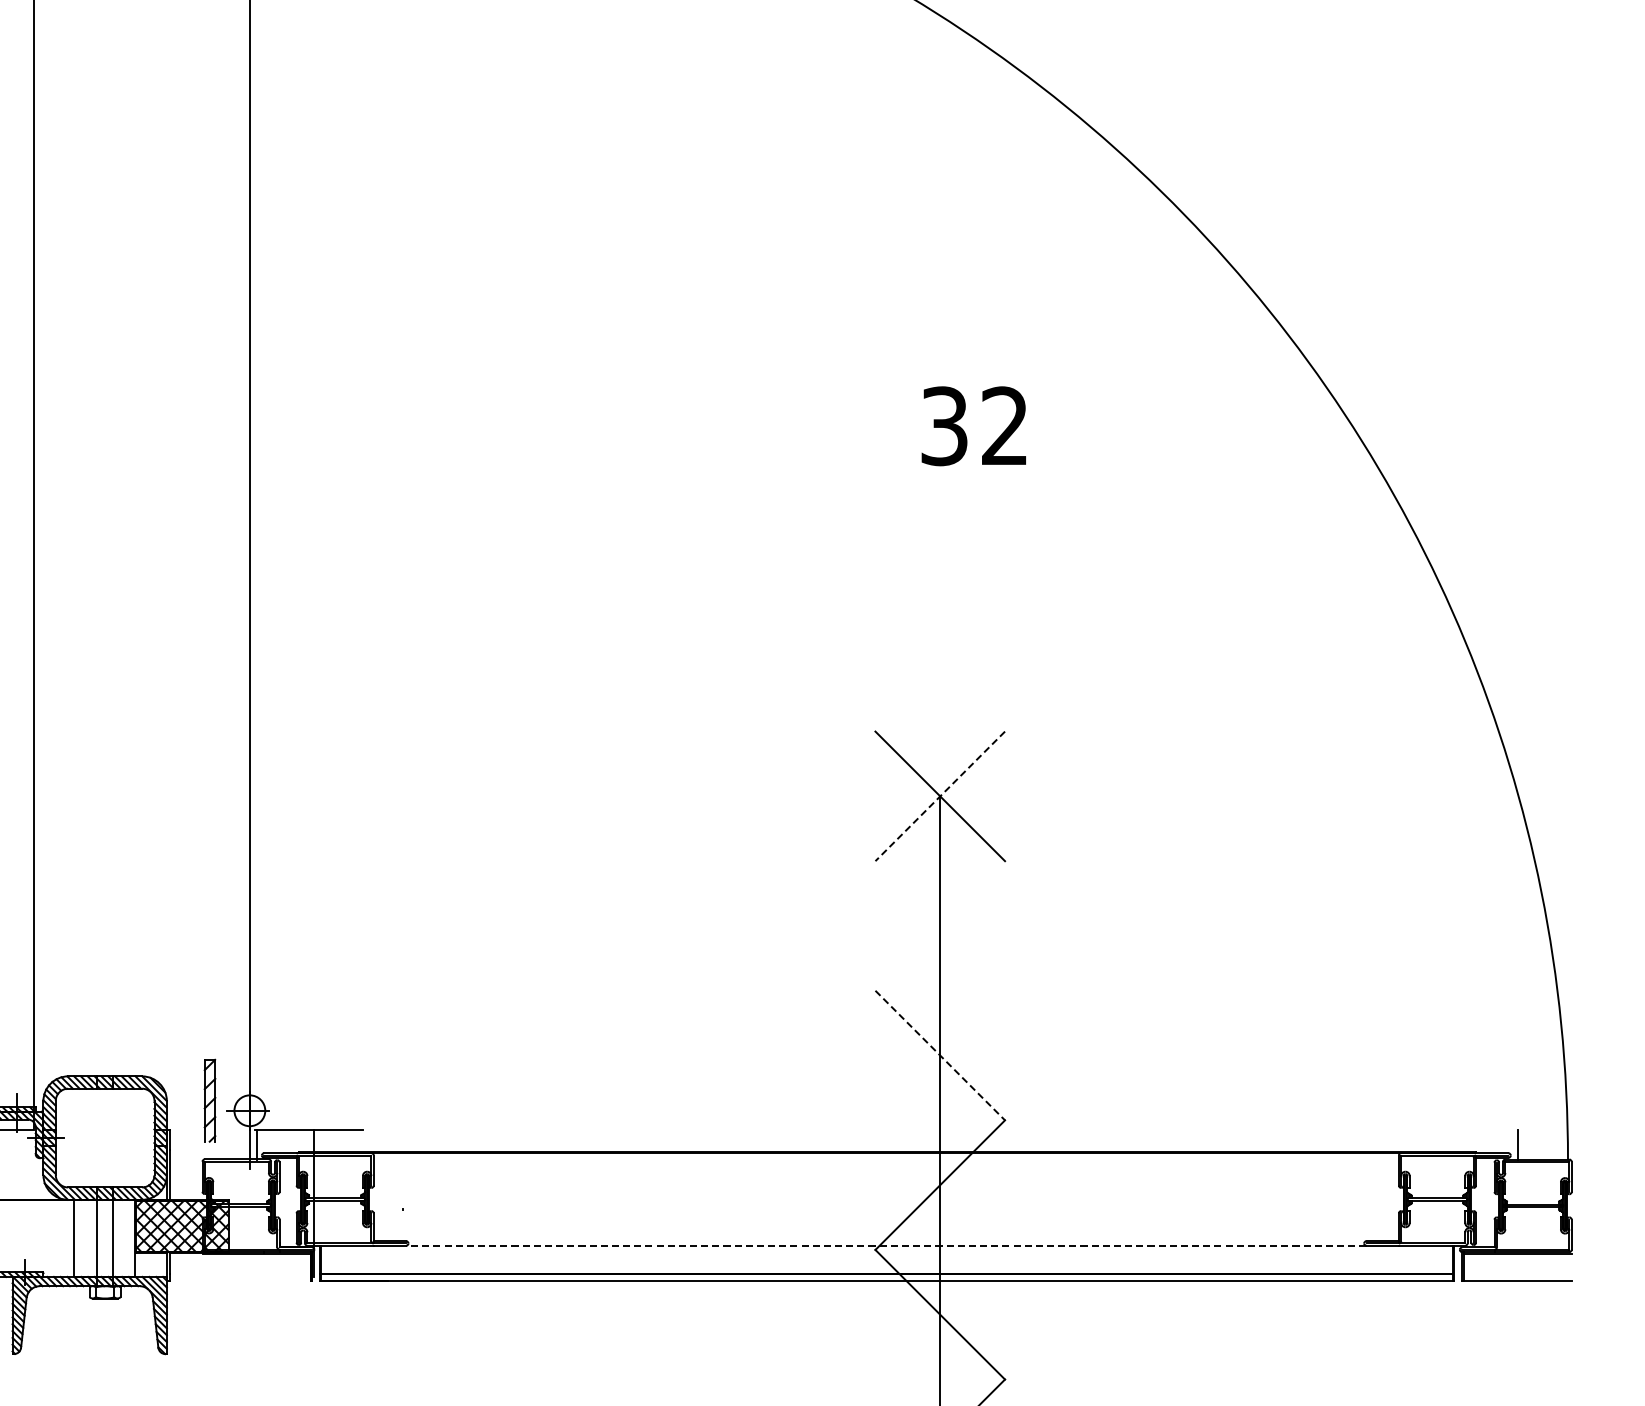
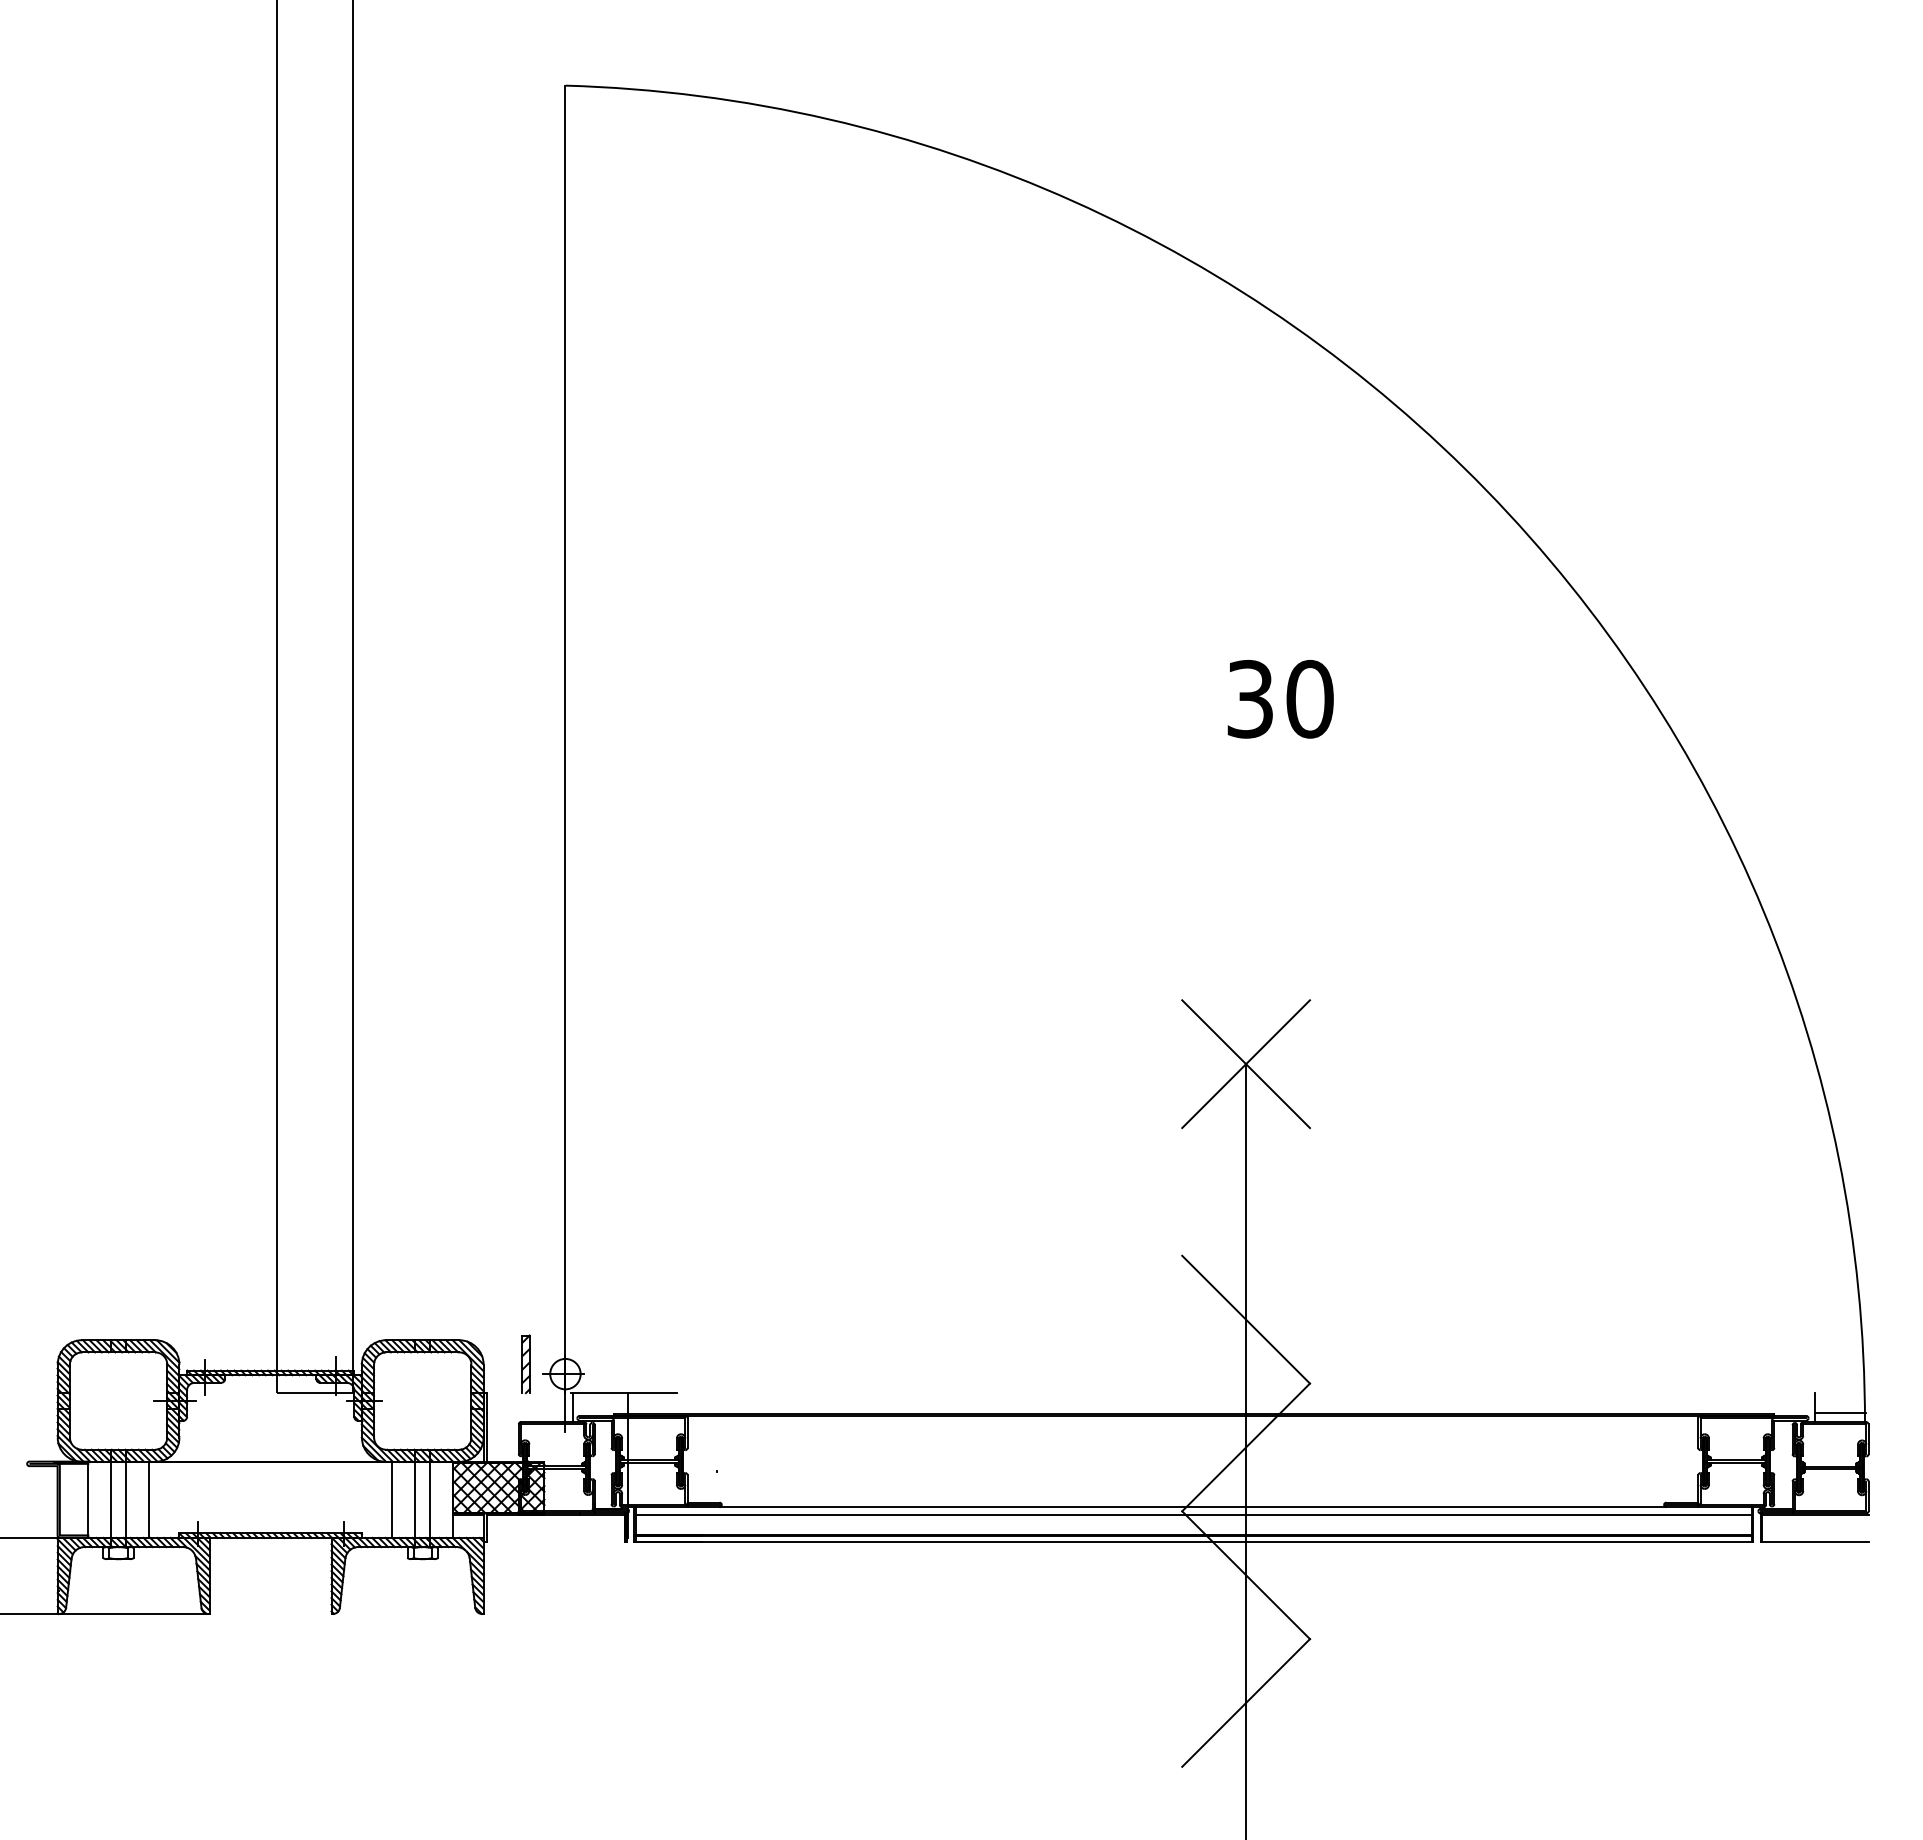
text: (1004, 425) -> (1309, 698), 32 -> 30
line: (939, 796) -> (1245, 1064), dashed -> solid
line: (940, 1056) -> (1246, 1320), dashed -> solid
part: (209, 1101) -> (525, 1364), size x0.71
line: (1543, 1149) -> (1840, 1412), added
line: (885, 1246) -> (1192, 1507), dashed -> solid
line: (886, 1253) -> (1193, 1514), added

